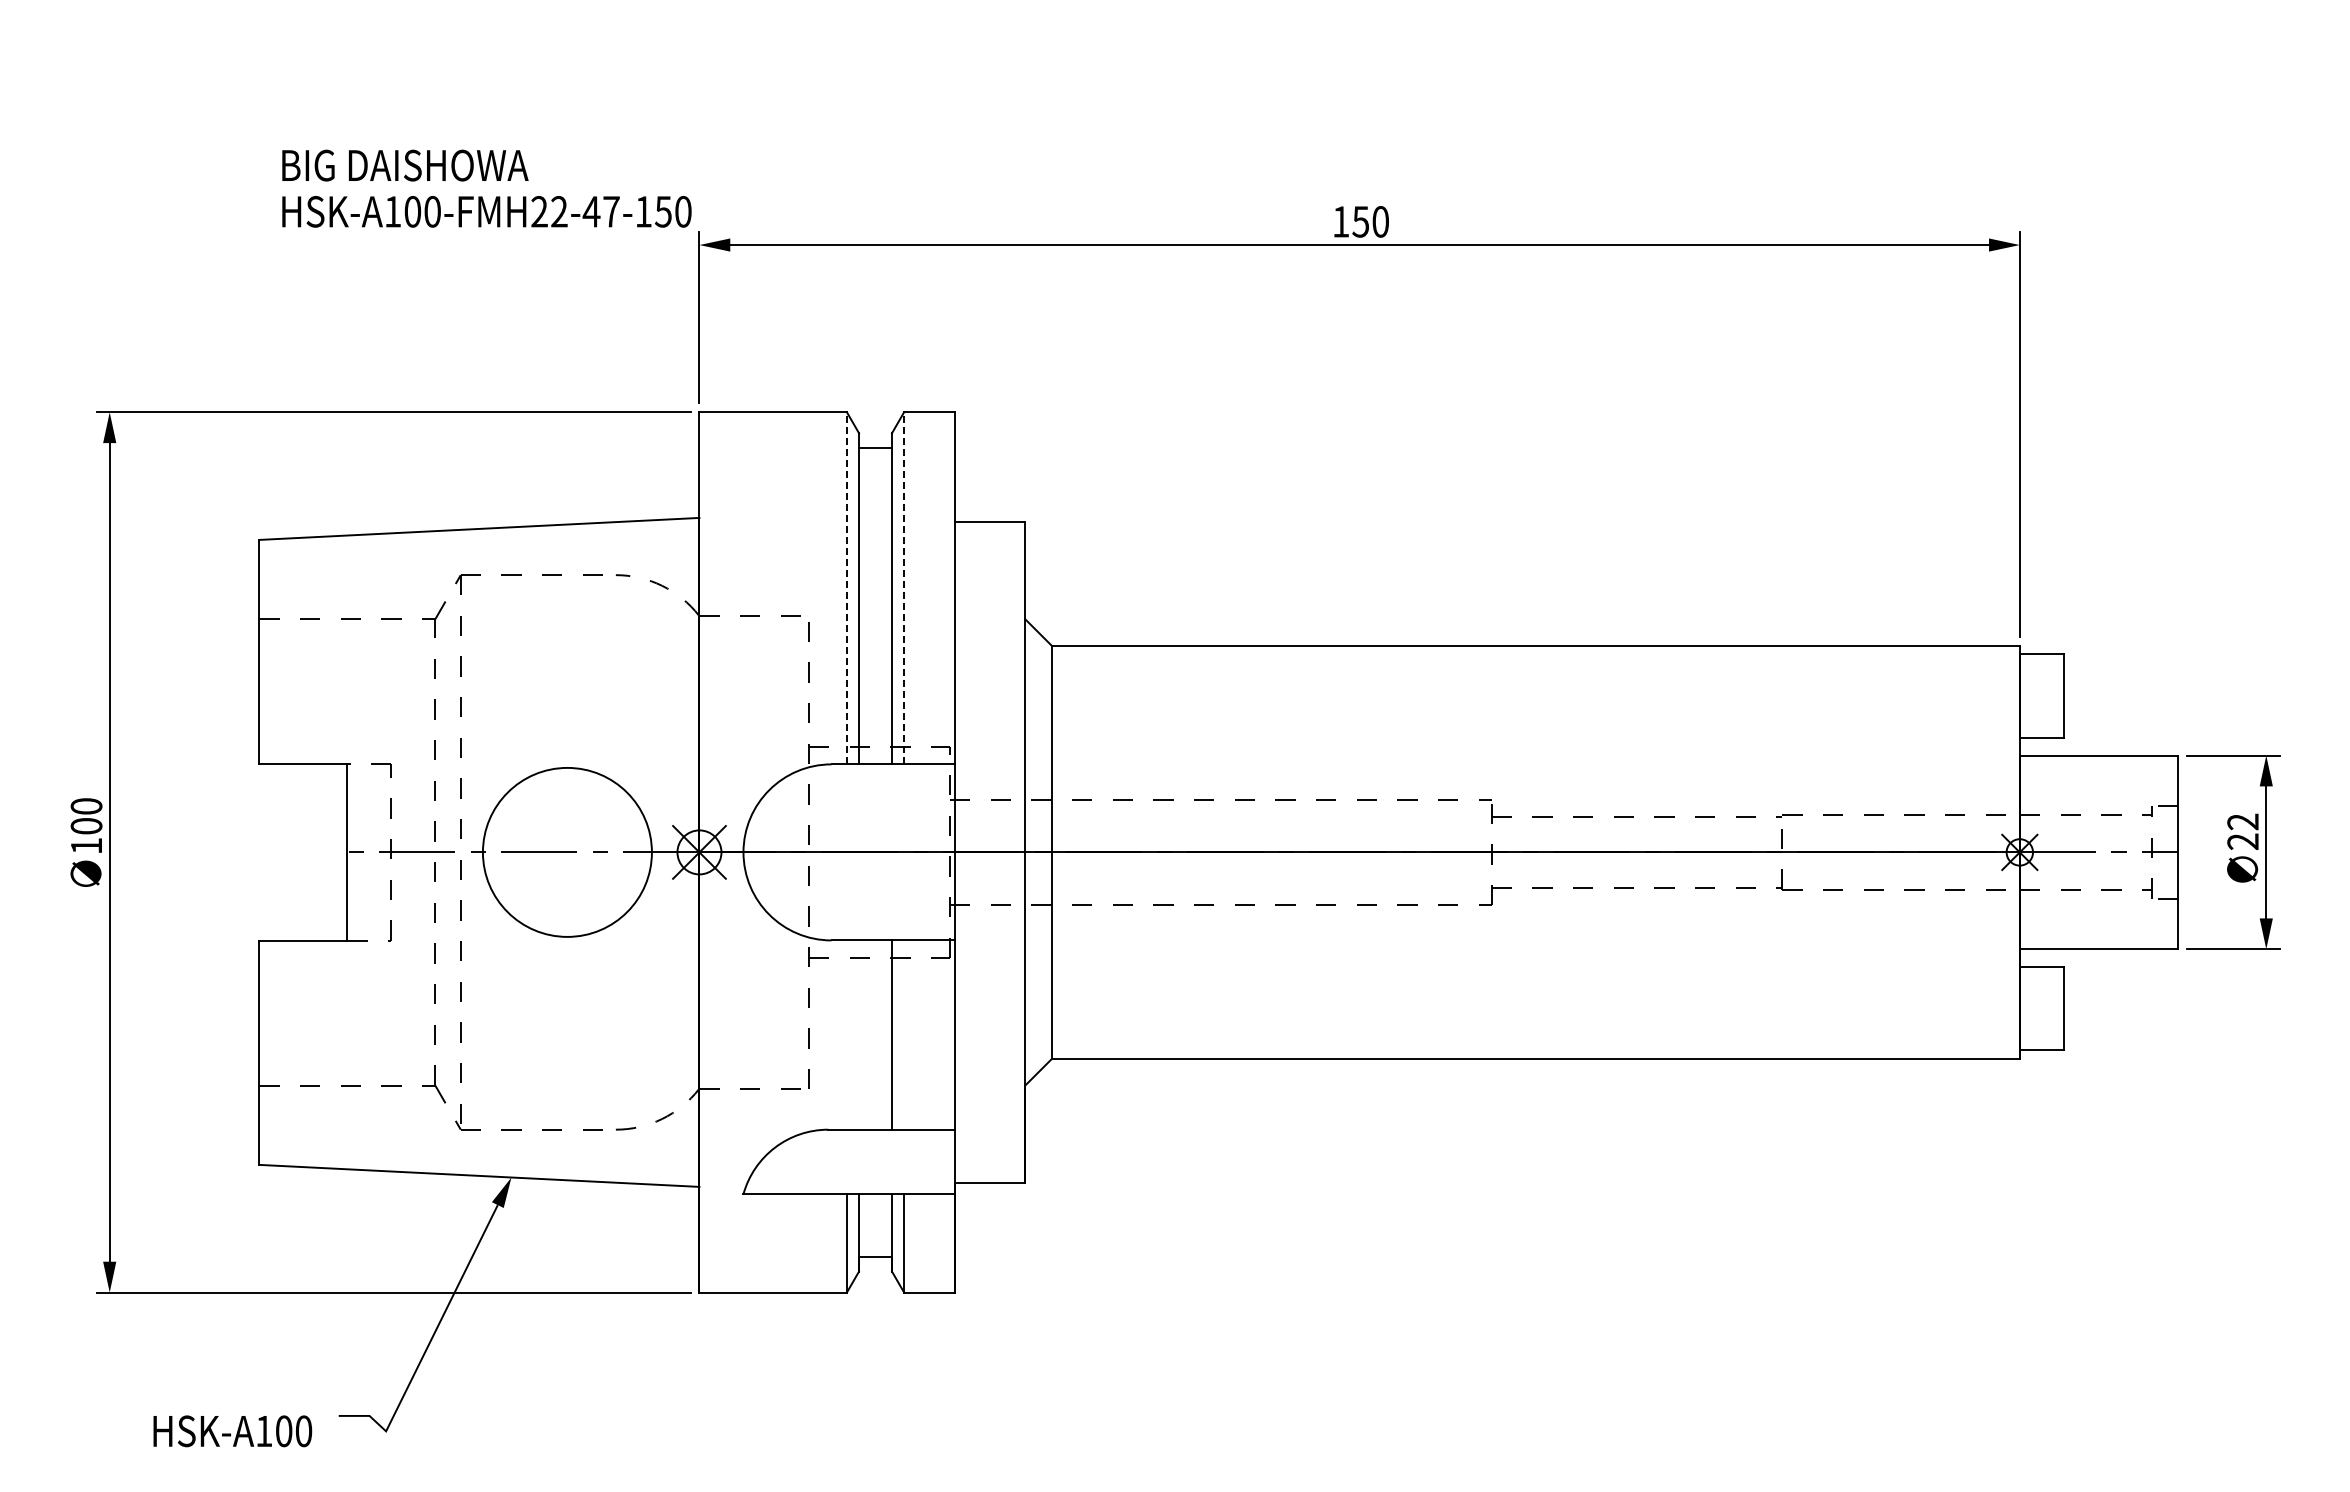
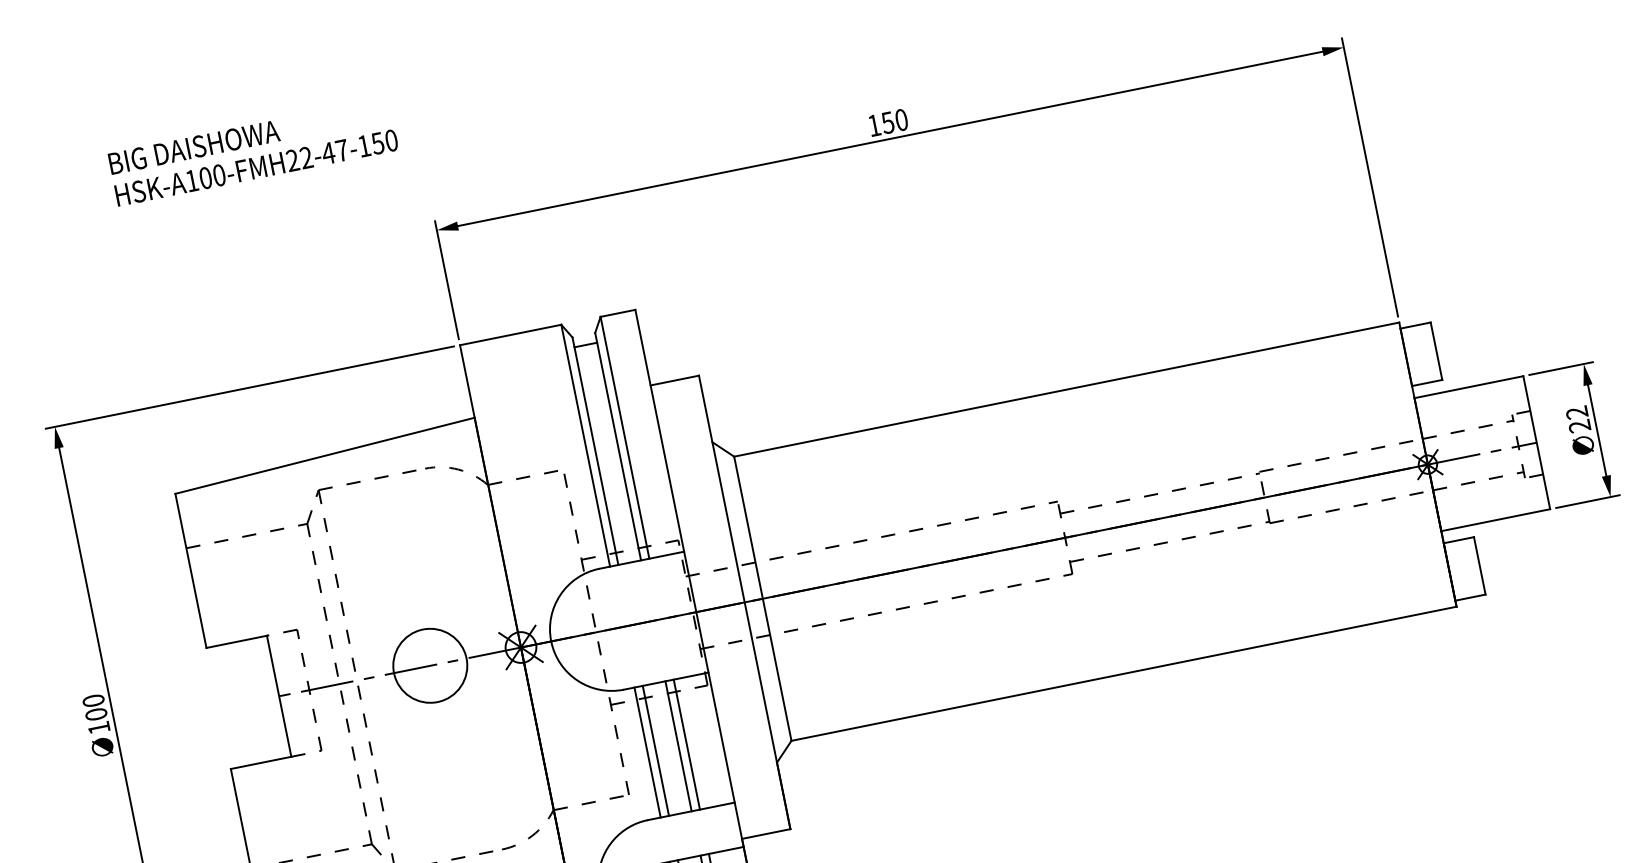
text: (486, 188) -> (253, 151), moved
line: (846, 587) -> (585, 445), dashed -> solid
line: (904, 587) -> (625, 437), dashed -> solid
circle: (567, 852) -> (430, 665), size x0.62
line: (846, 1034) -> (647, 752), added
line: (859, 1034) -> (656, 750), added
line: (904, 1034) -> (687, 744), added

